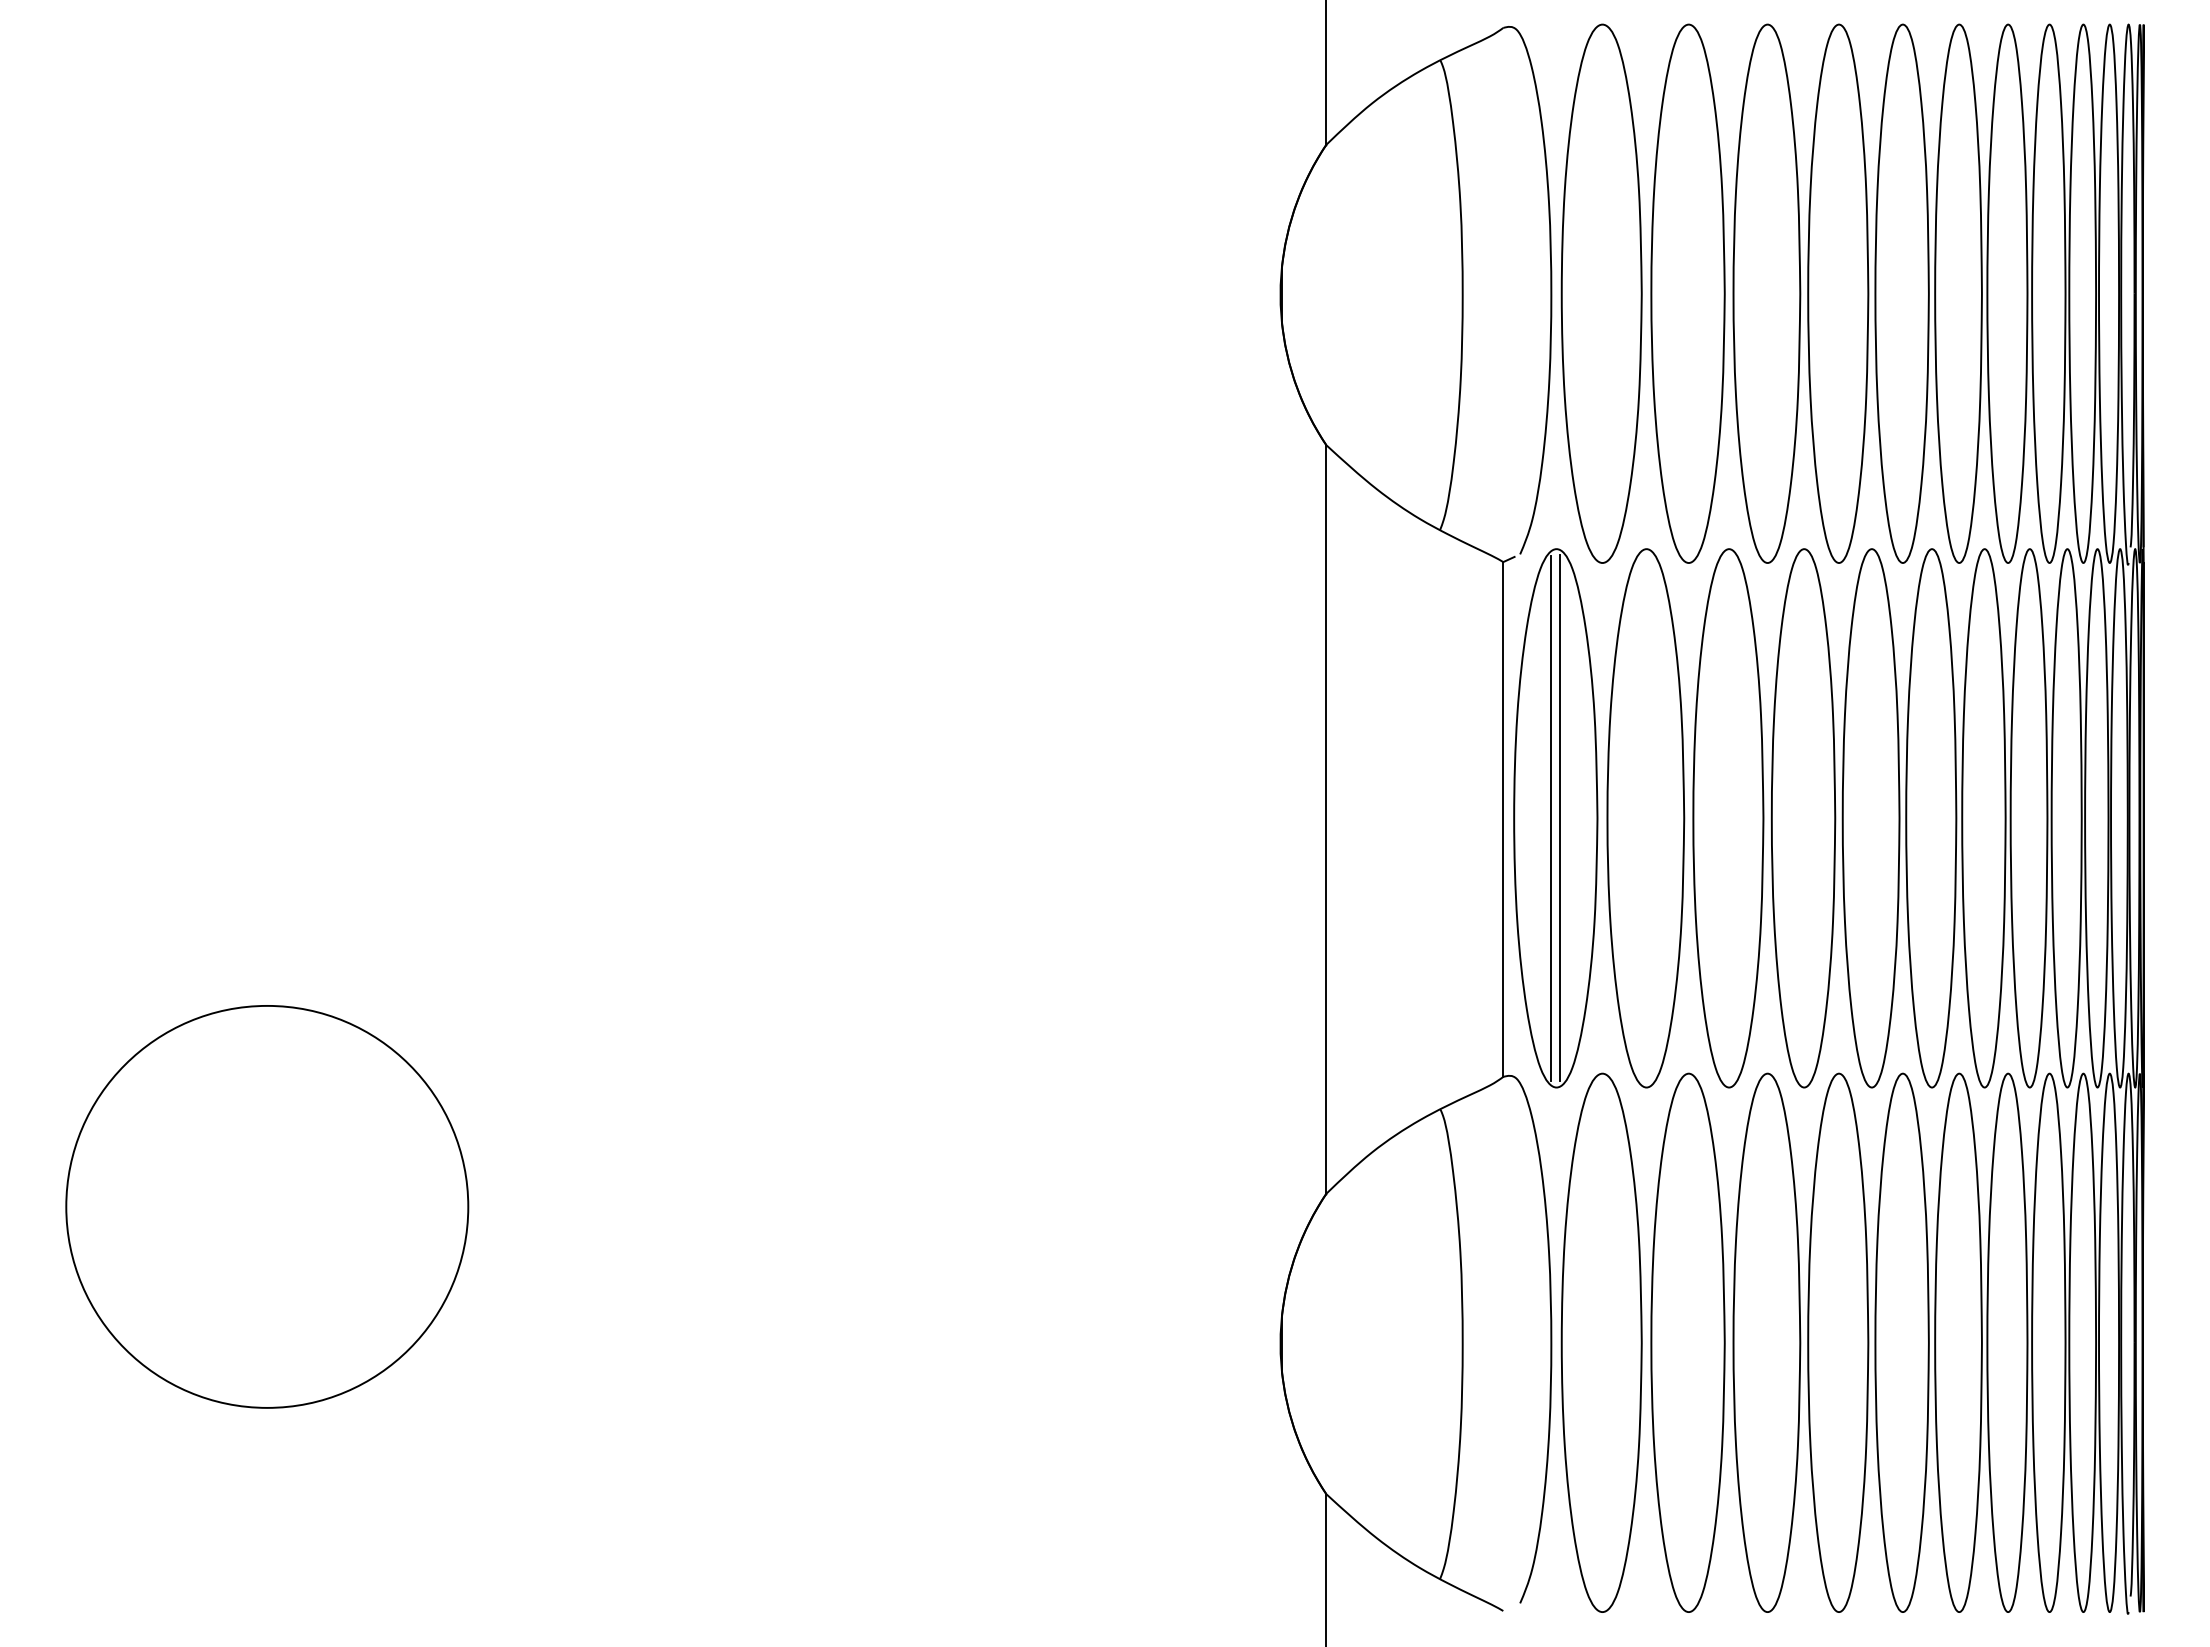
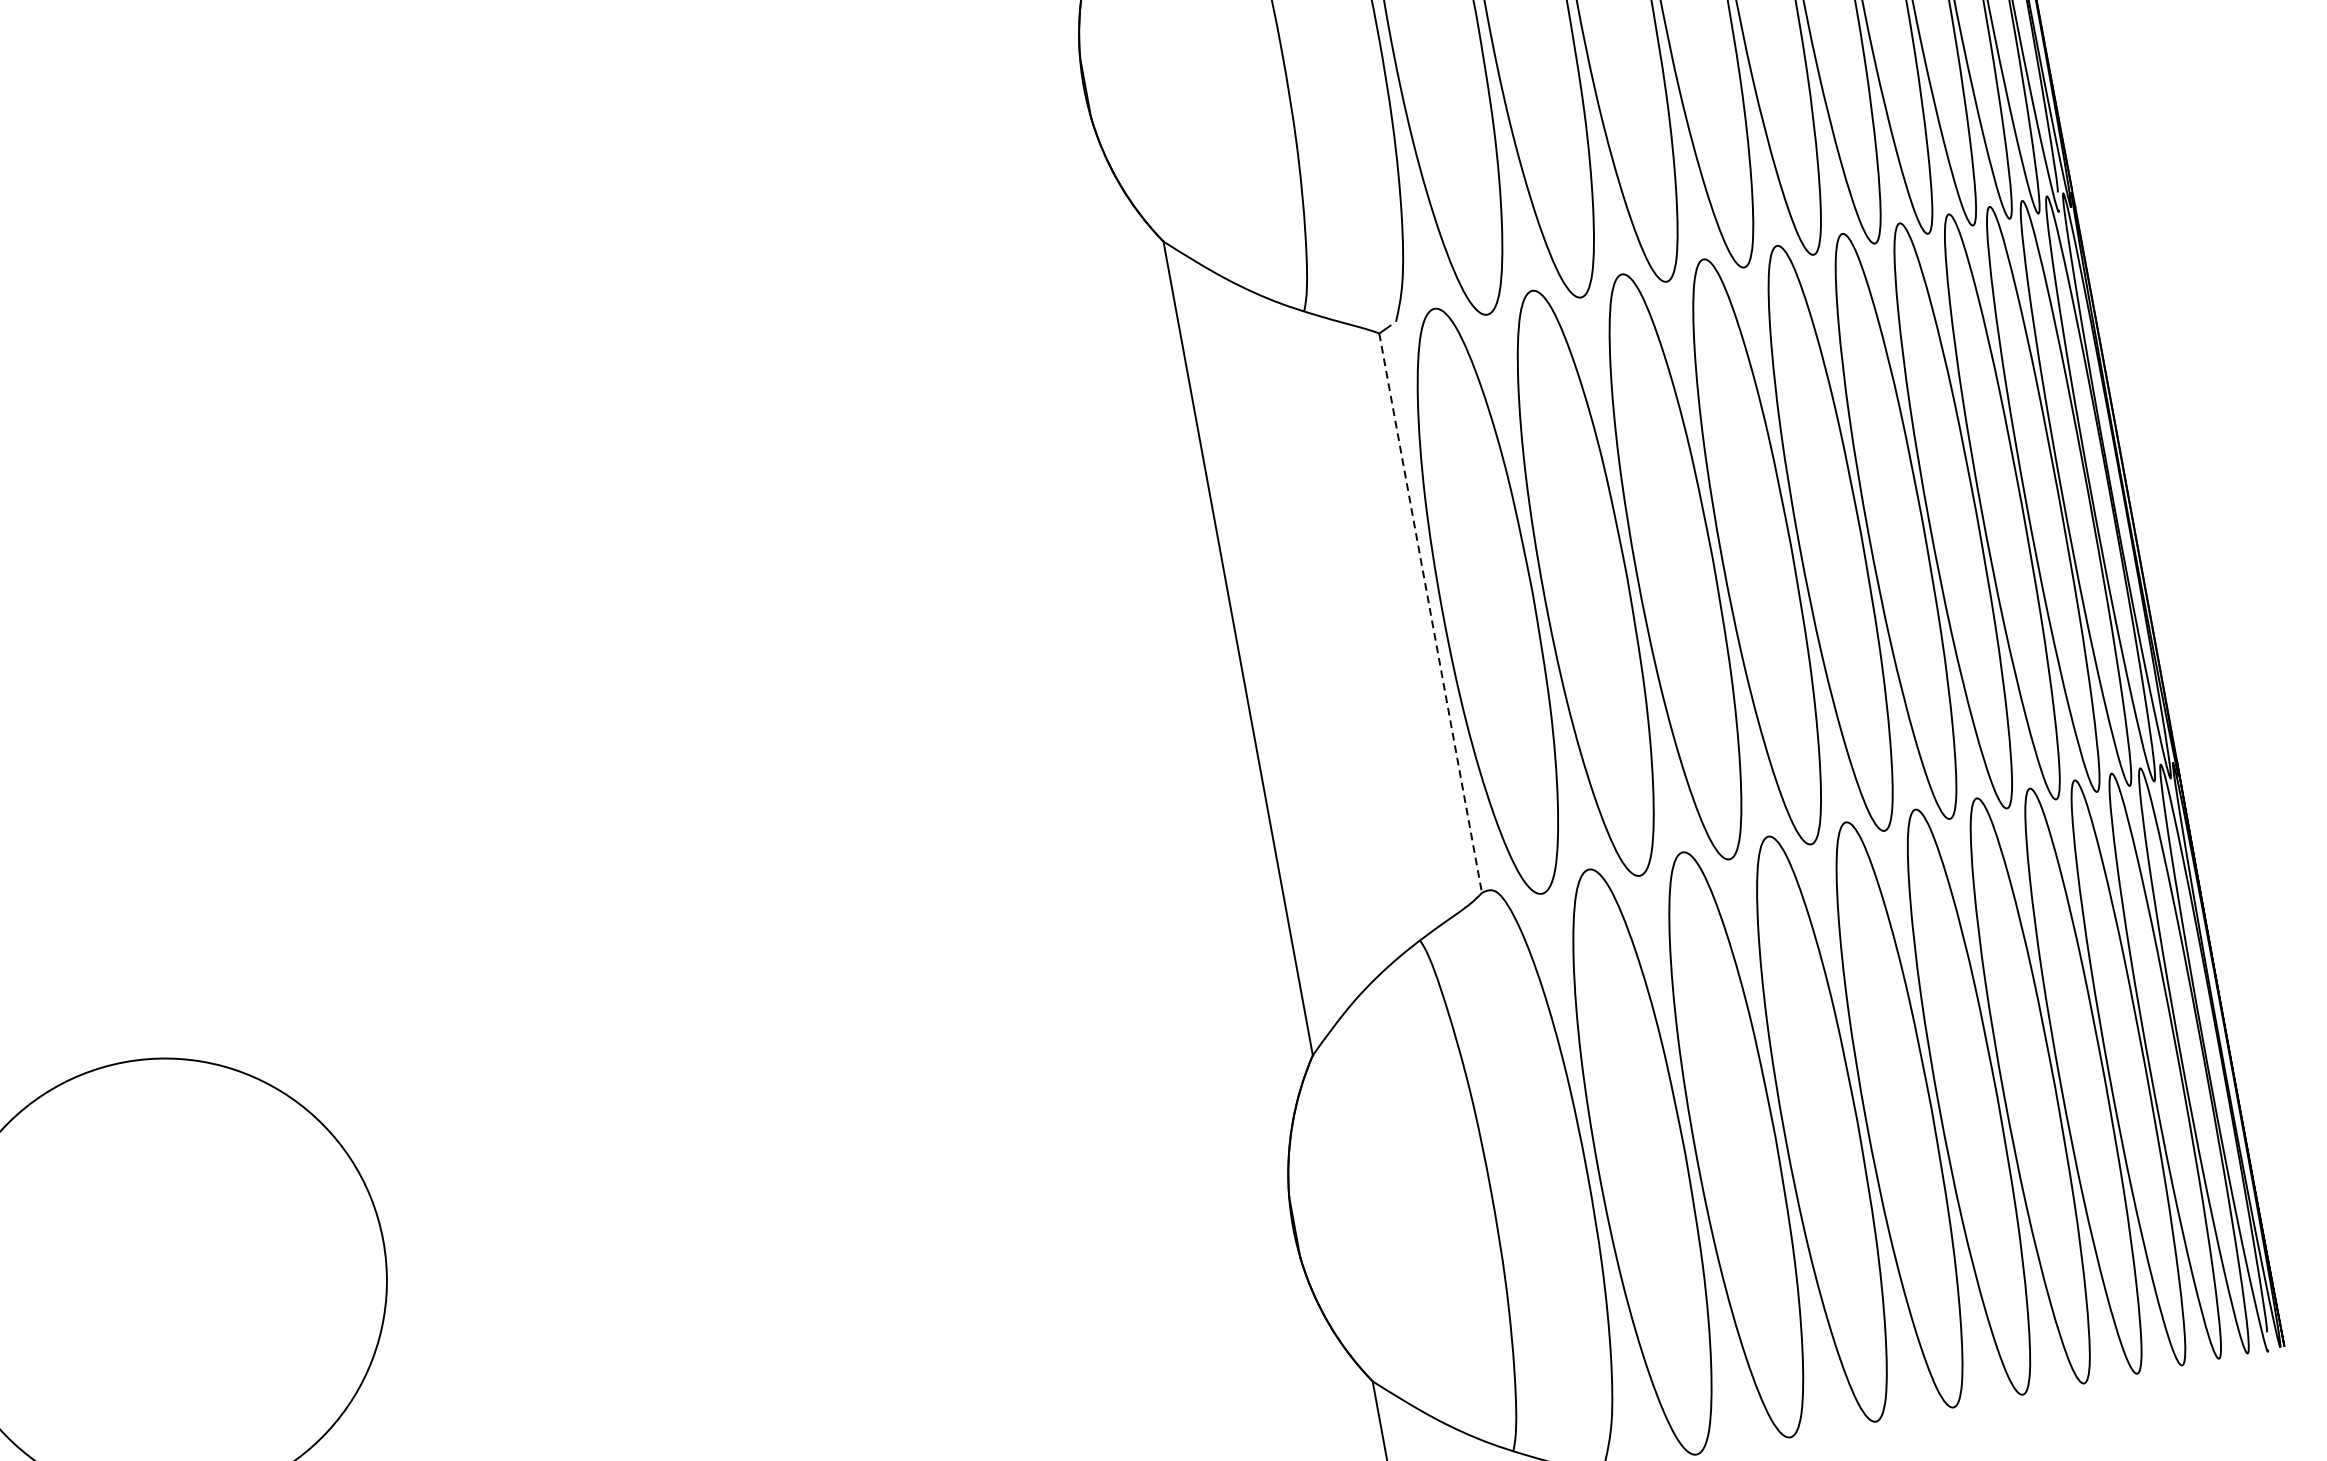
line: (1551, 817) -> (1482, 601), removed
line: (1560, 818) -> (1492, 600), removed
line: (1503, 820) -> (1431, 614), solid -> dashed

